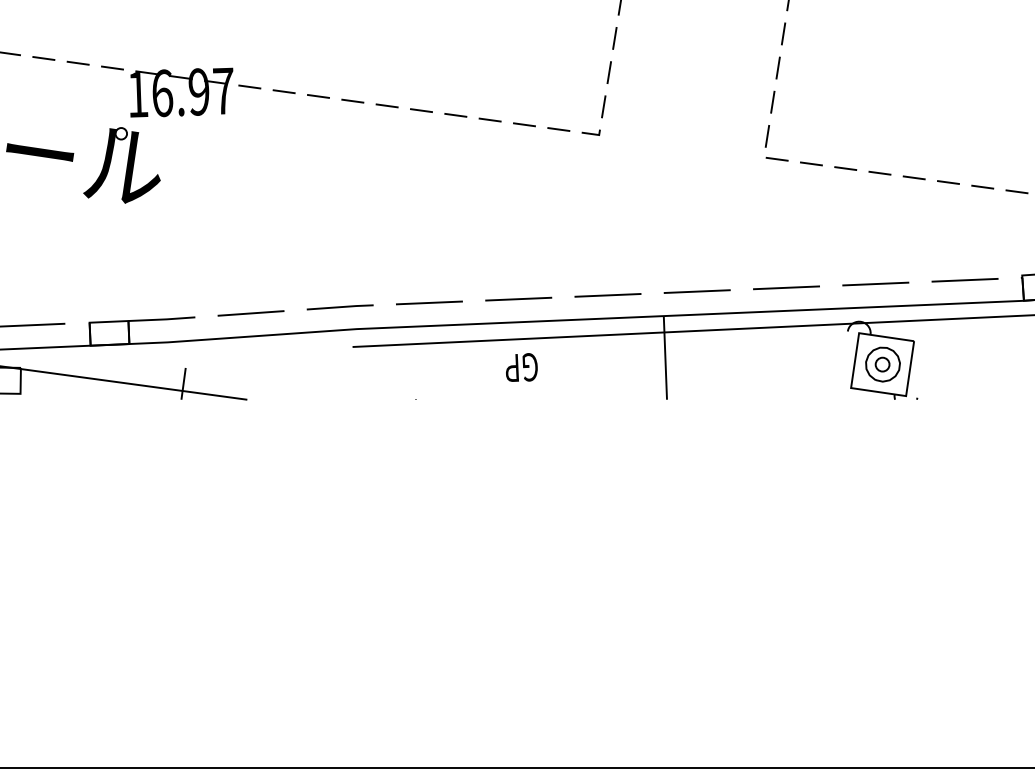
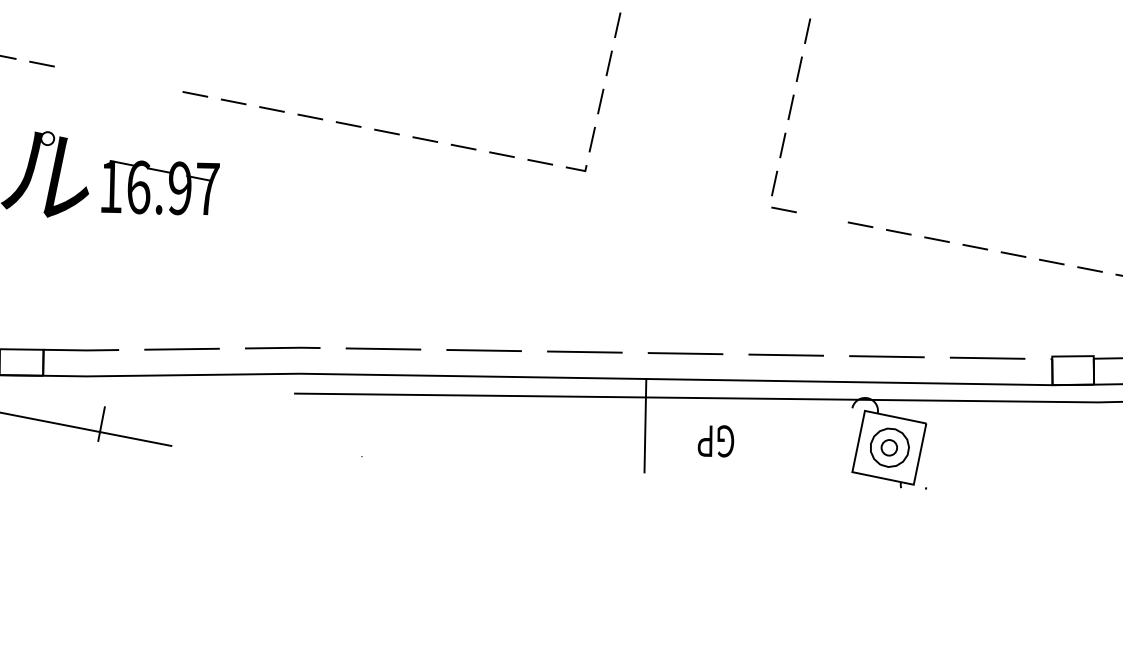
part: (189, 90) -> (169, 186), moved
line: (811, 163) -> (822, 216), removed
text: (521, 367) -> (715, 441), moved

